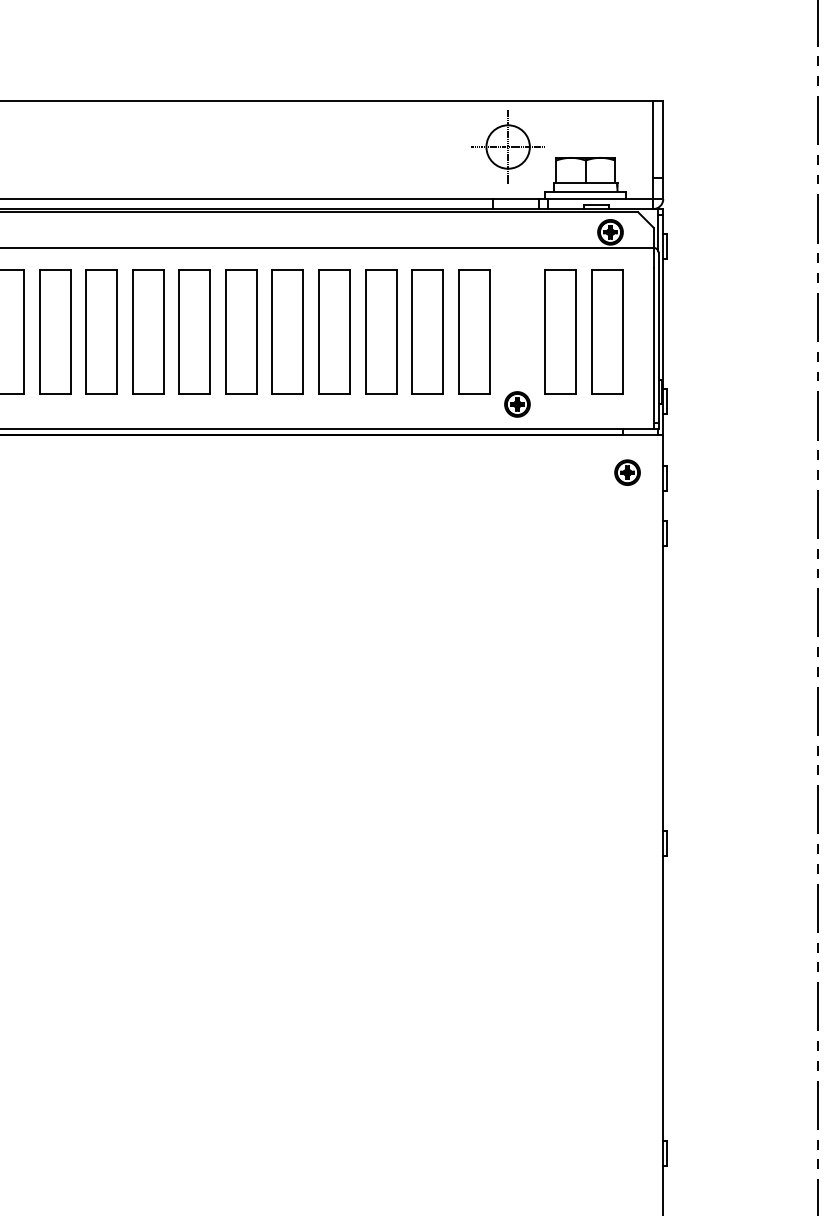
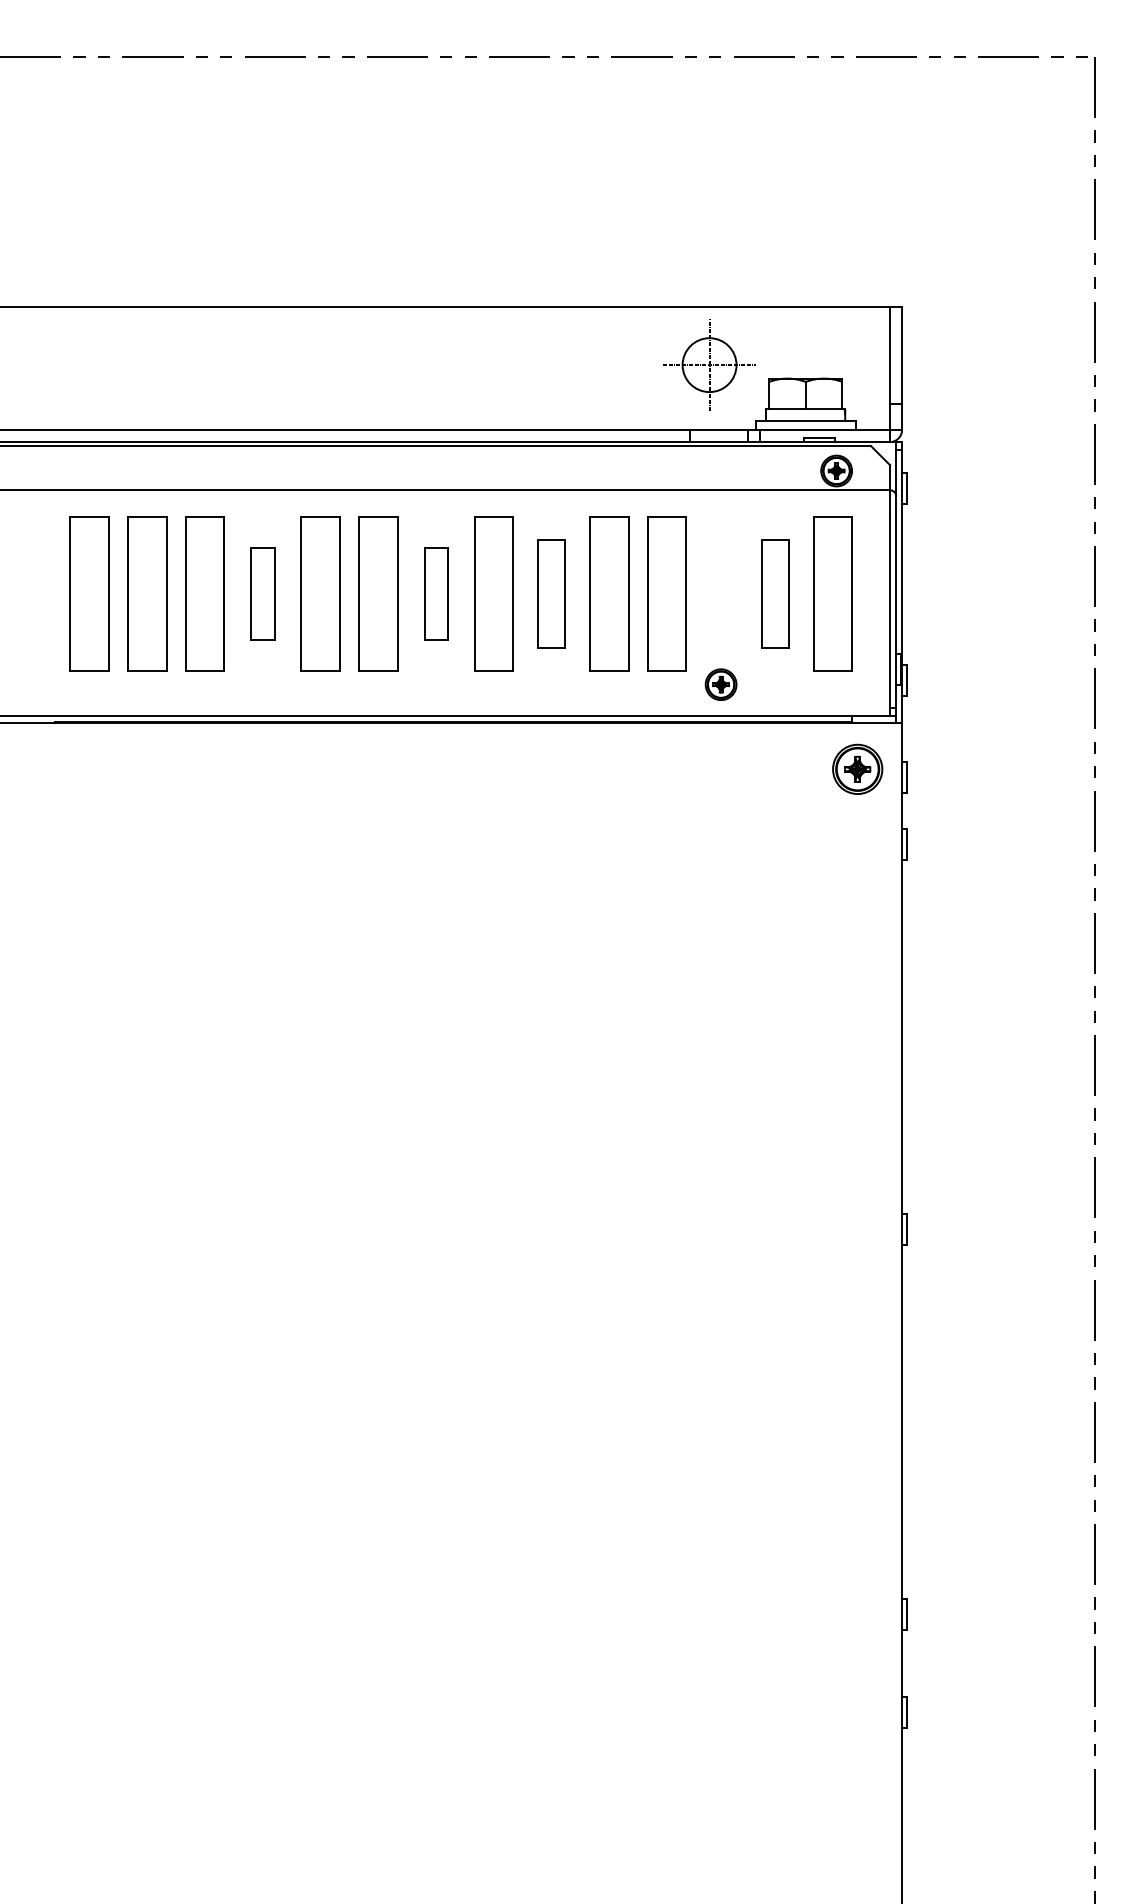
part: (148, 330) -> (262, 593), size x0.6
part: (287, 330) -> (435, 593), size x0.6
part: (380, 330) -> (551, 593), size x0.7
part: (560, 330) -> (774, 593), size x0.7
part: (627, 472) -> (857, 769), size x1.6

